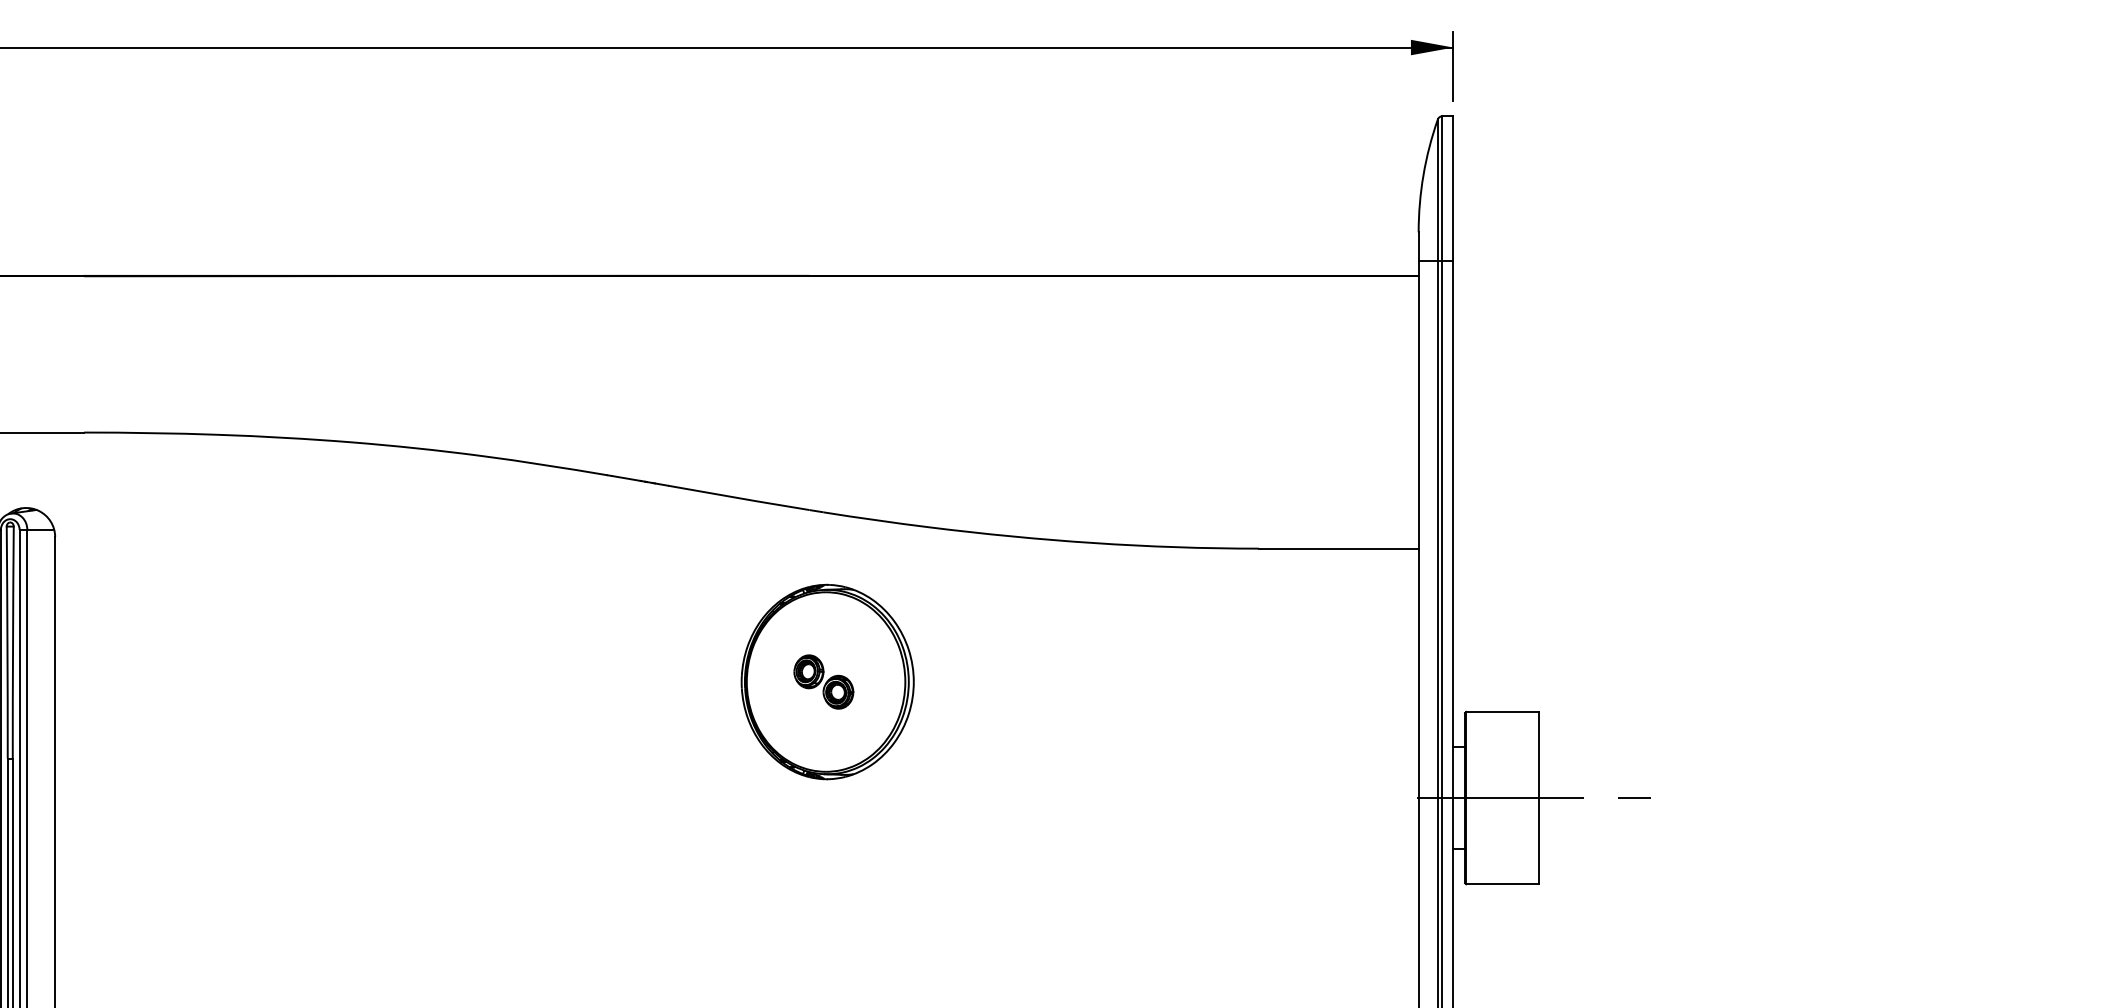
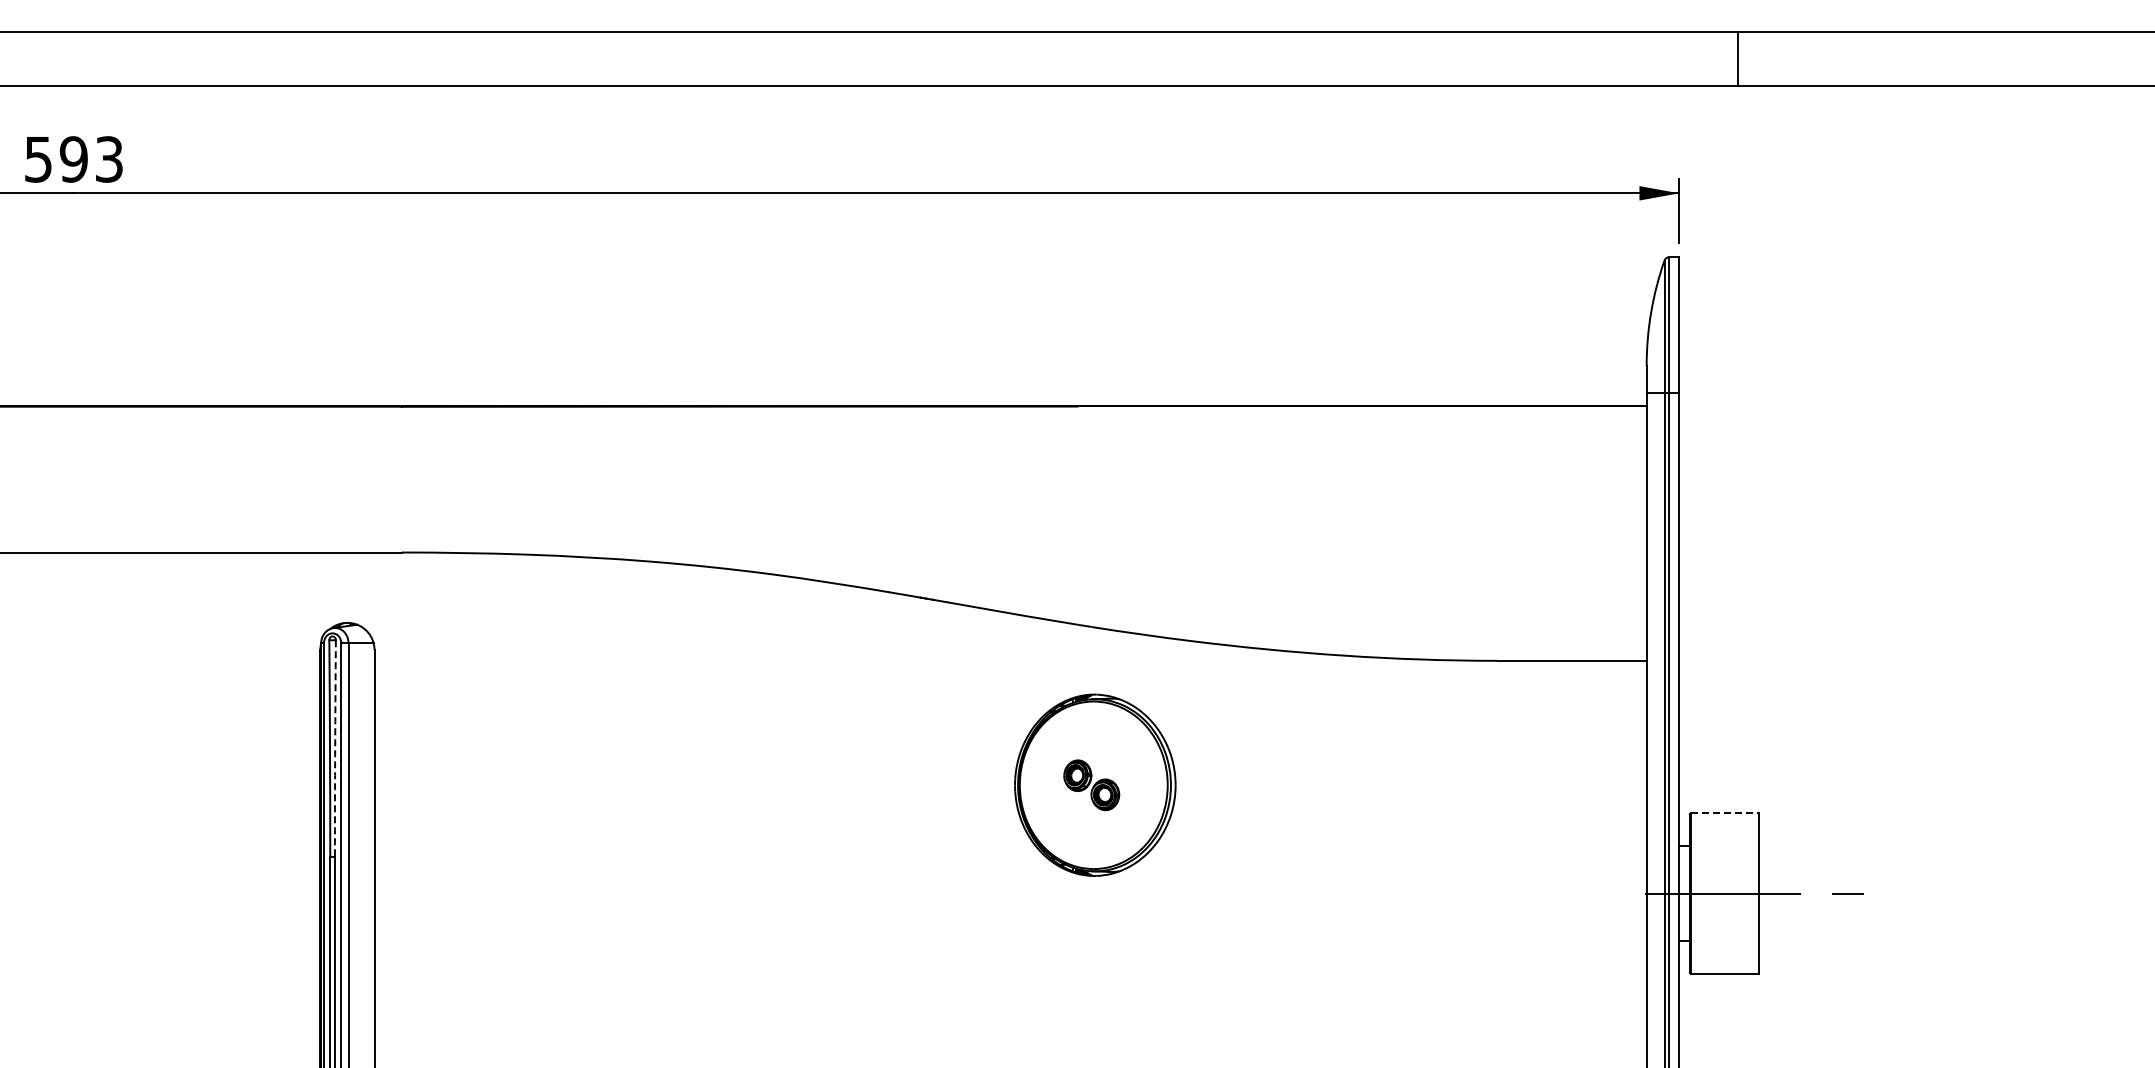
arc: (13, 642) -> (335, 748), solid -> dashed
line: (1503, 712) -> (1725, 813), solid -> dashed

